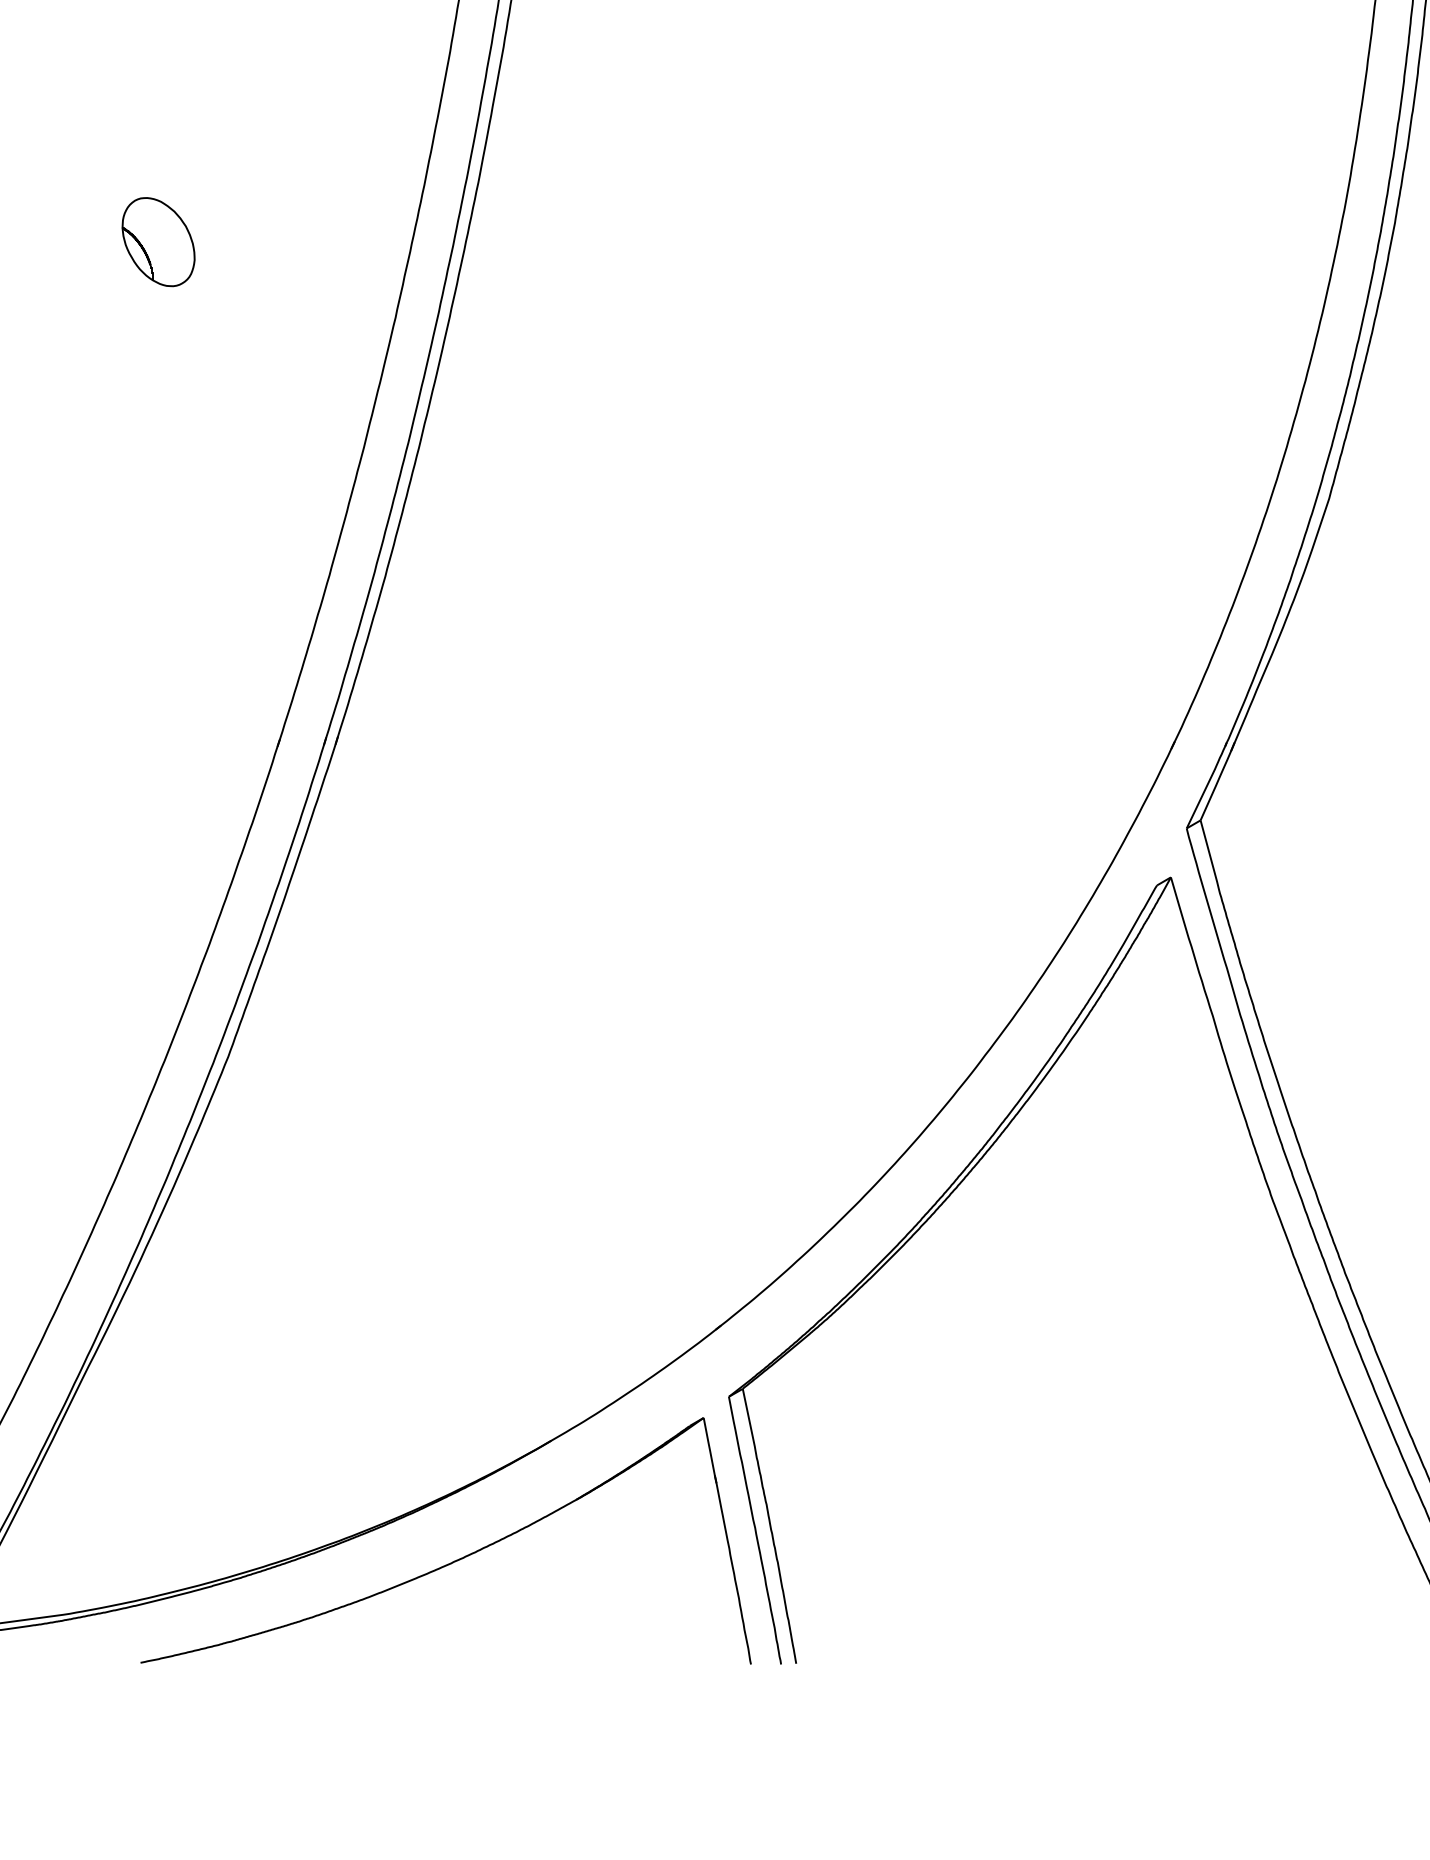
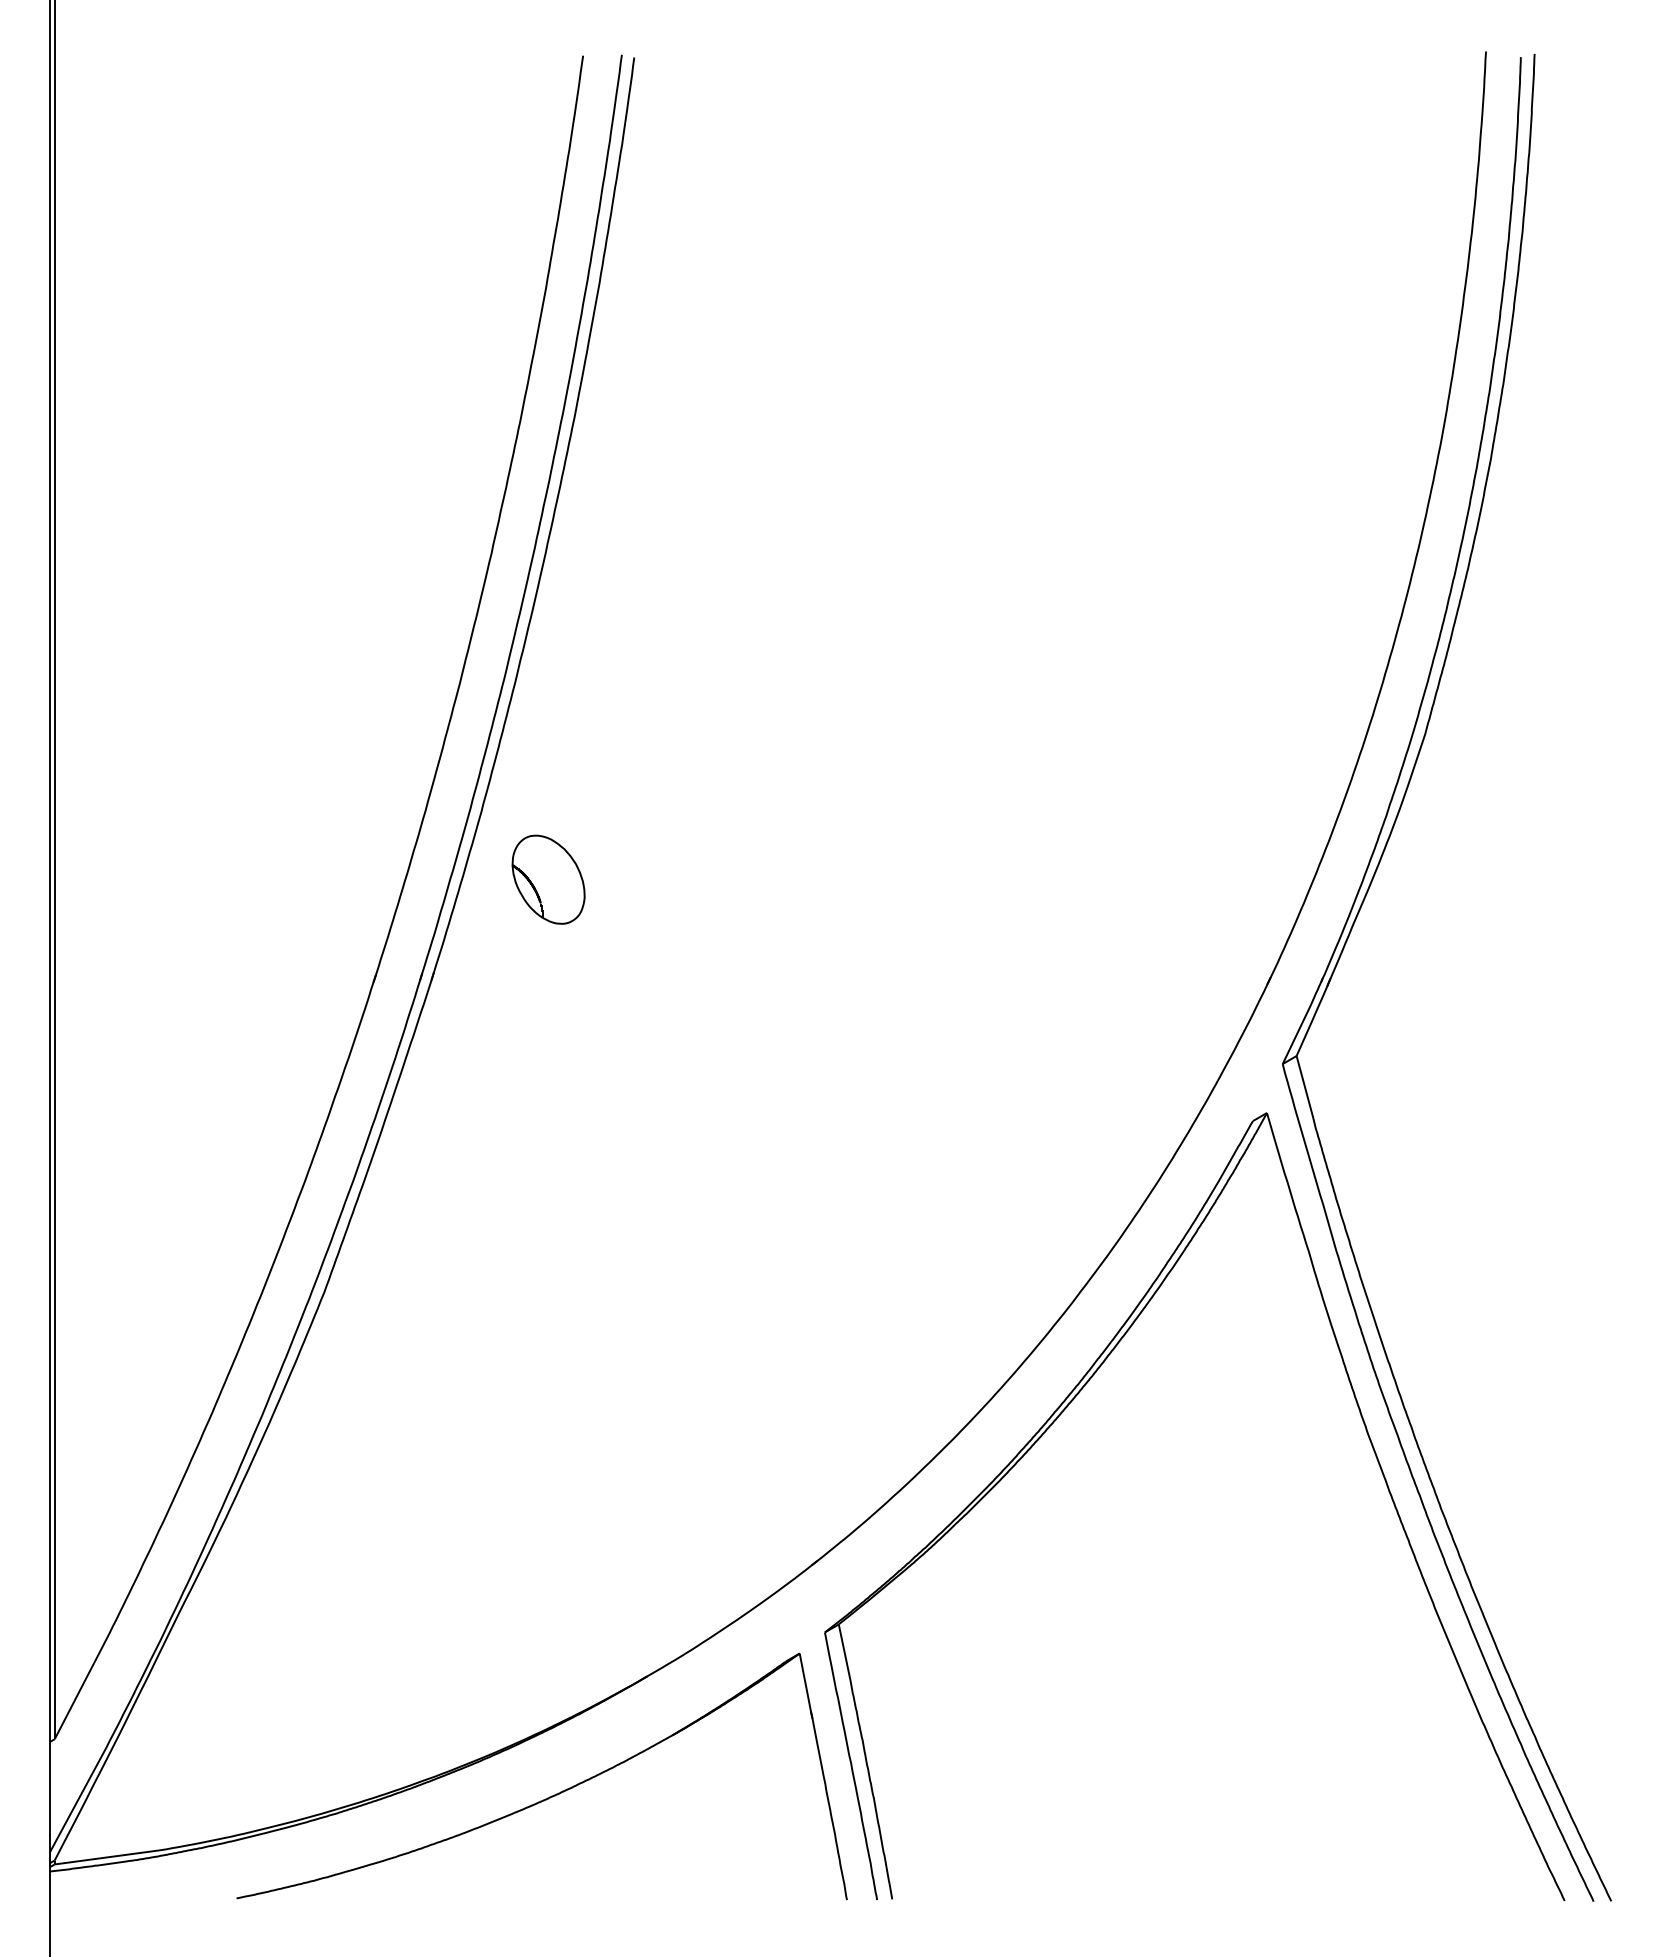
part: (158, 241) -> (548, 879), moved

